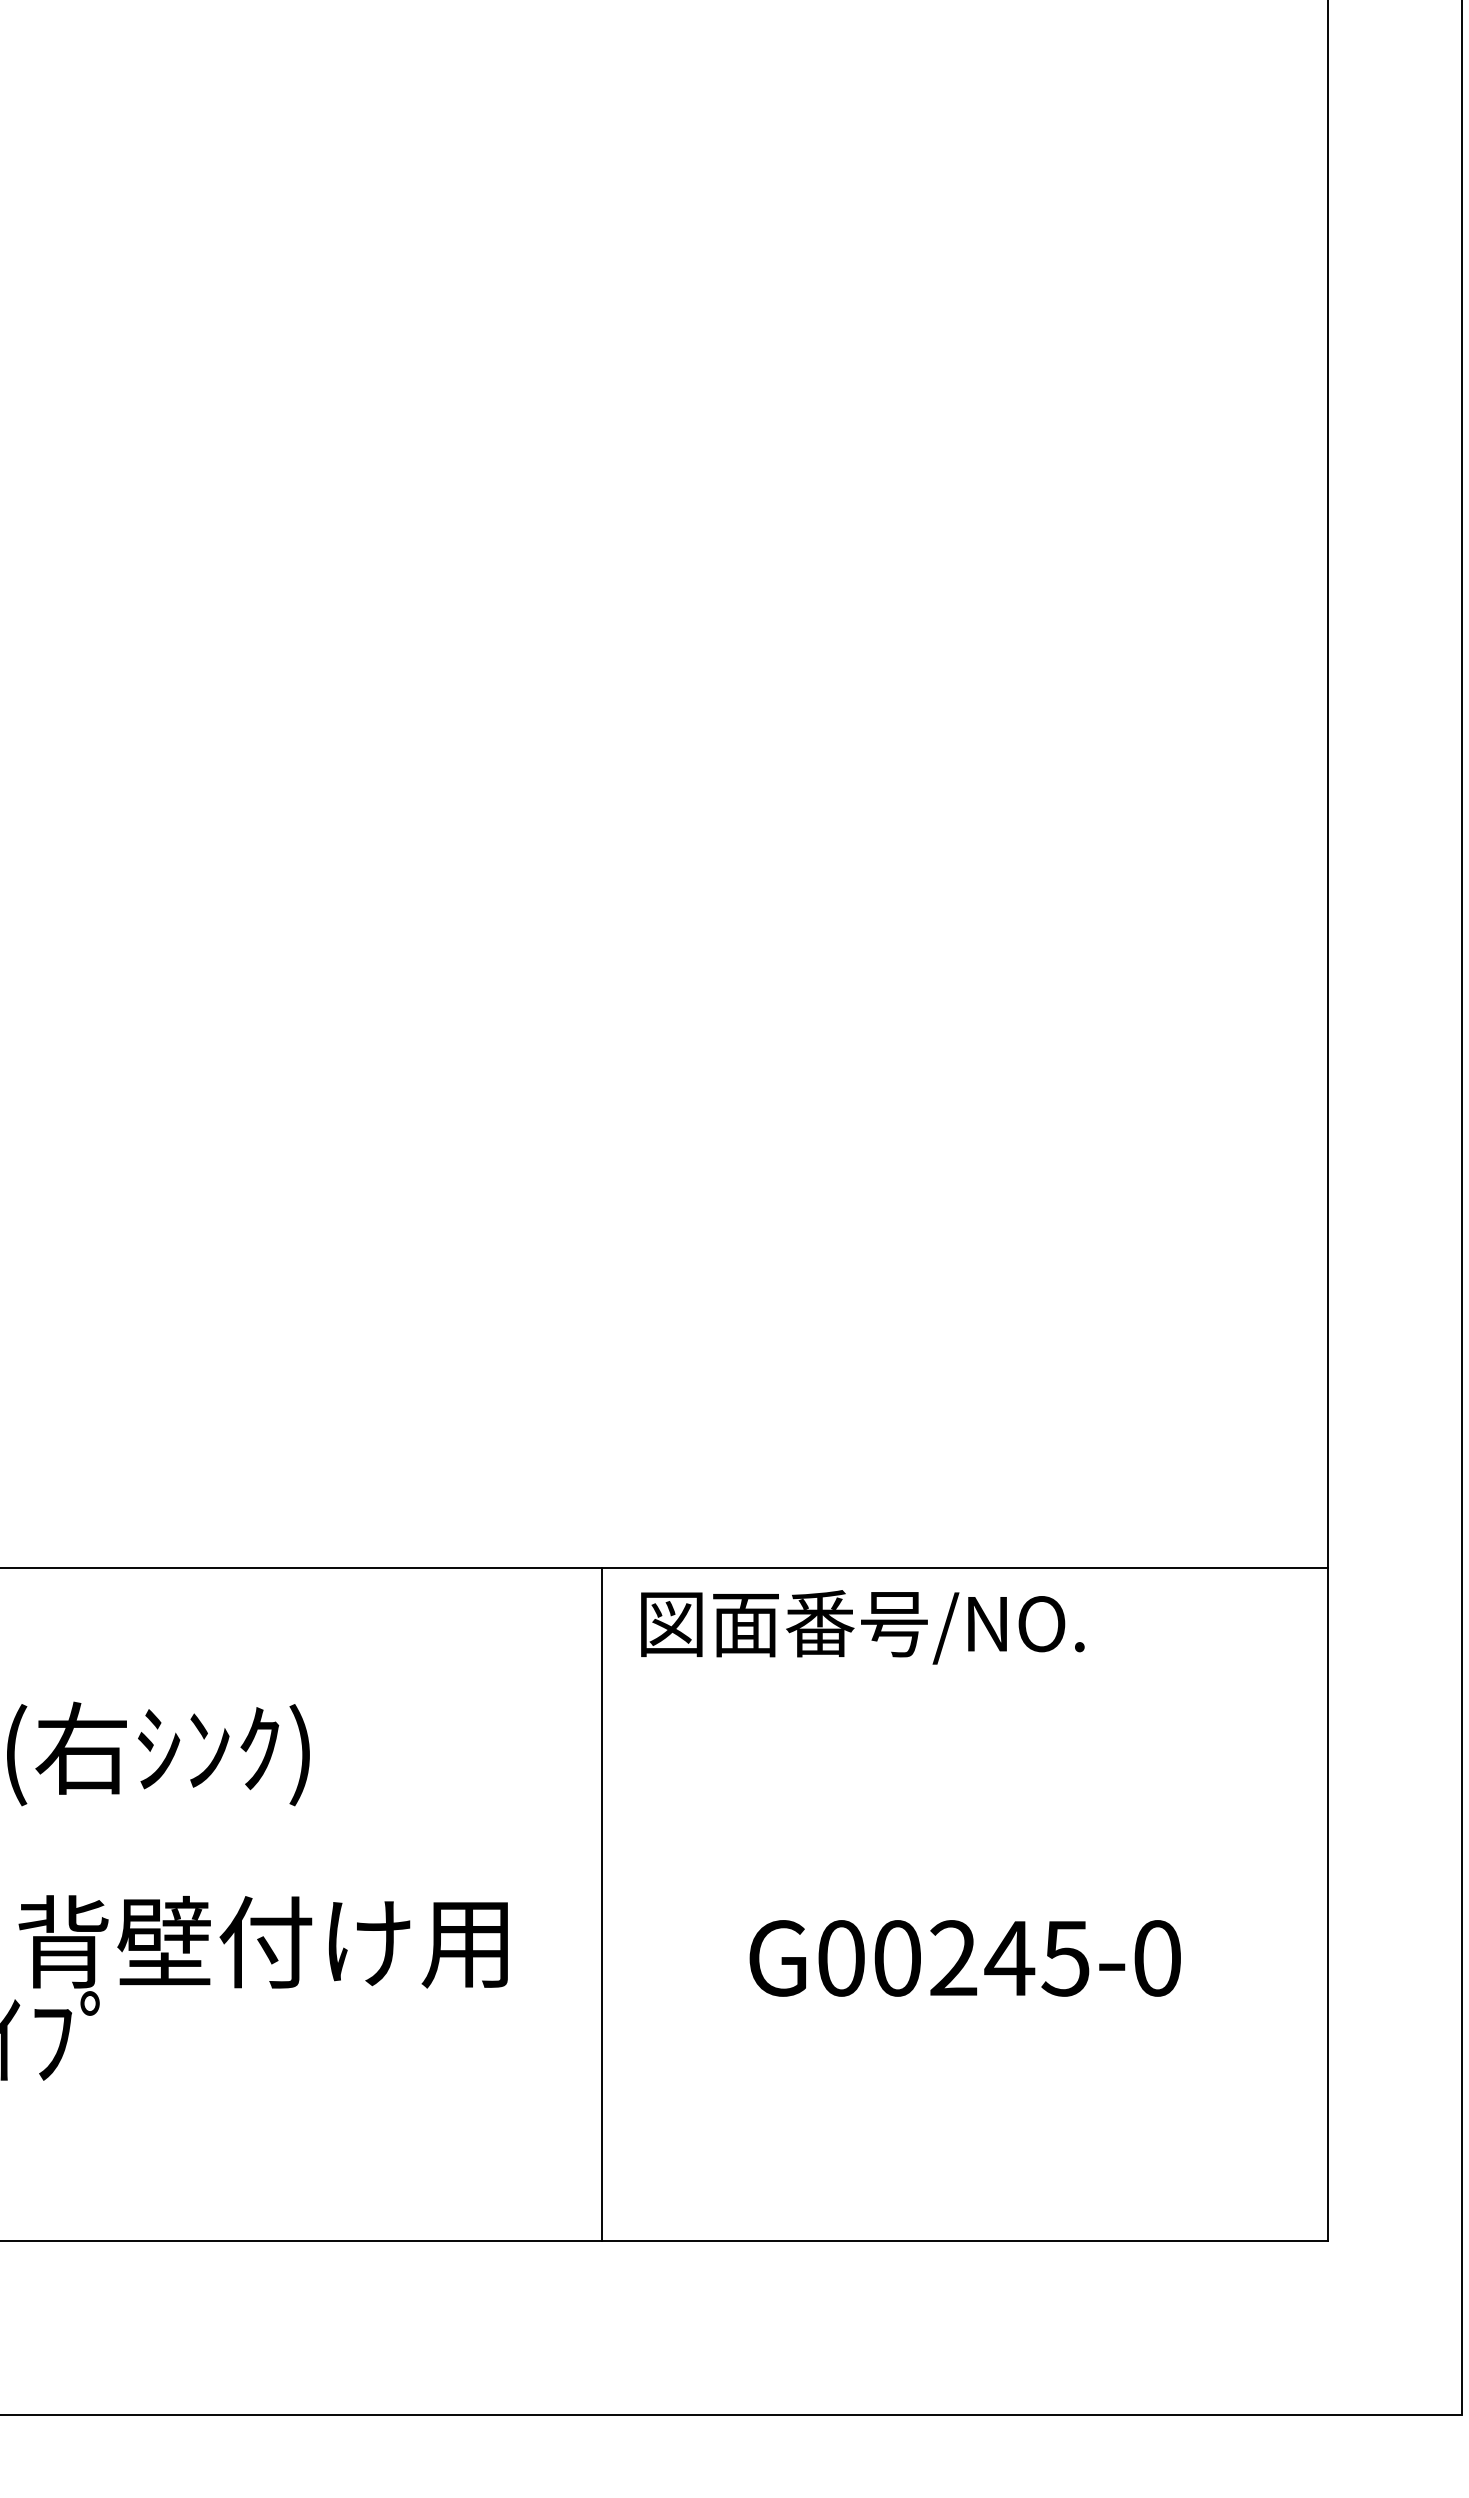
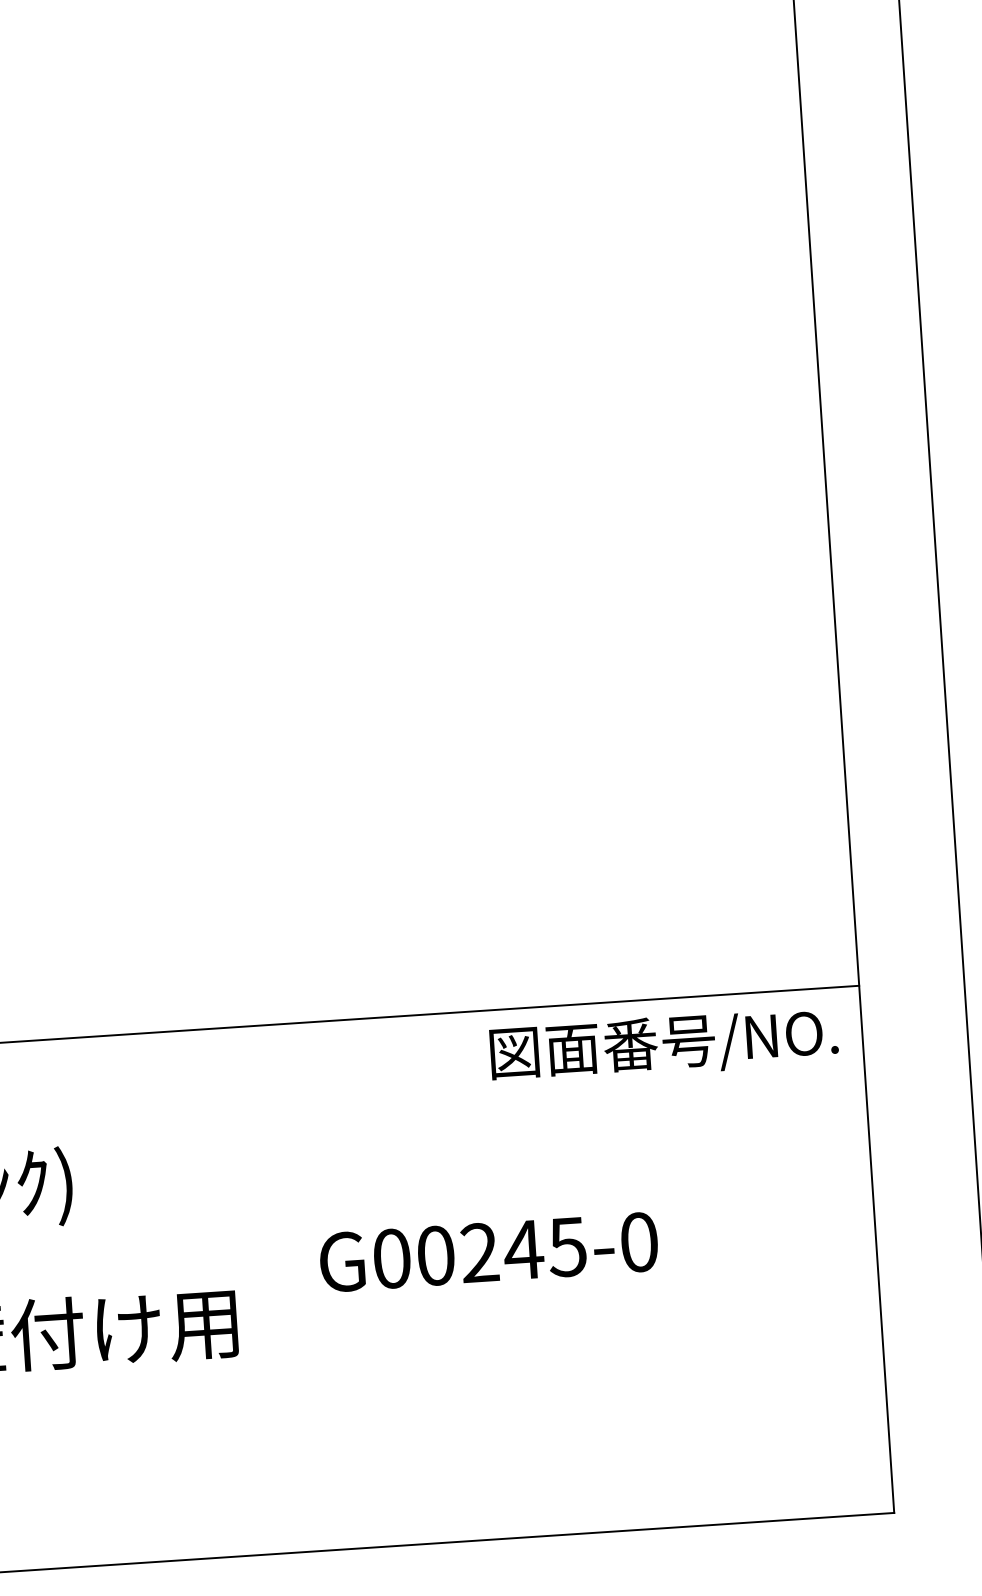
text: (862, 1627) -> (664, 1045), moved
line: (601, 1904) -> (308, 1287), removed
text: (964, 1958) -> (488, 1252), moved

